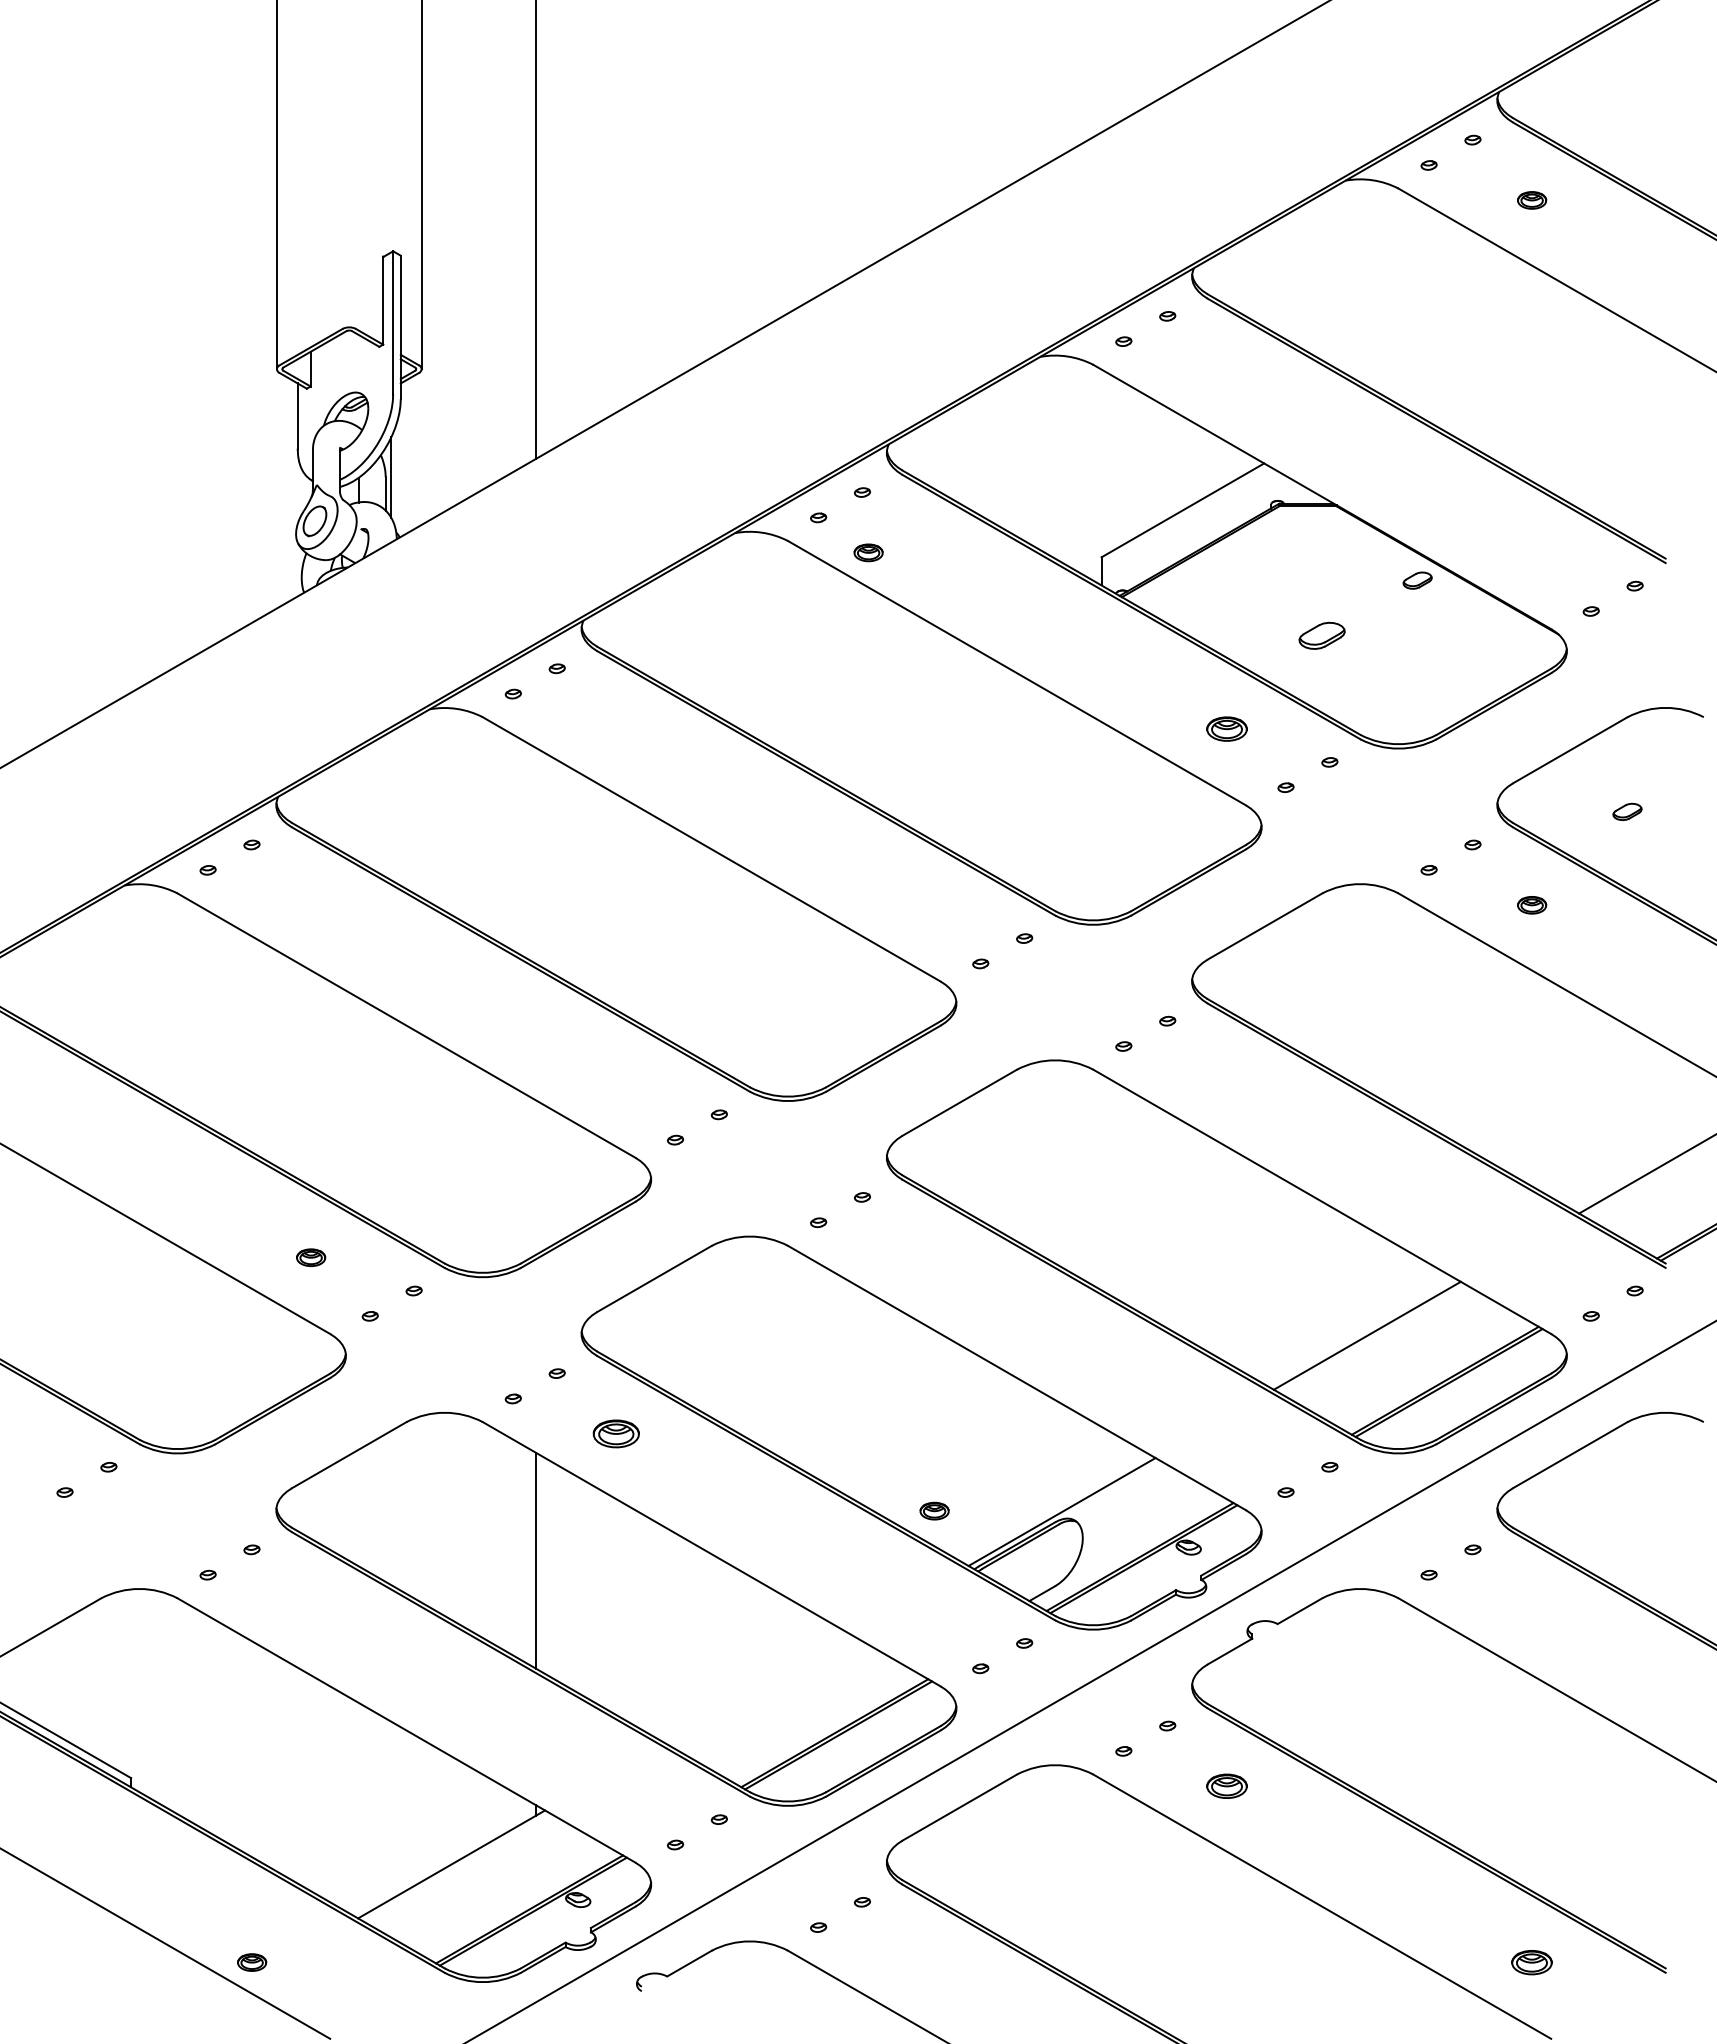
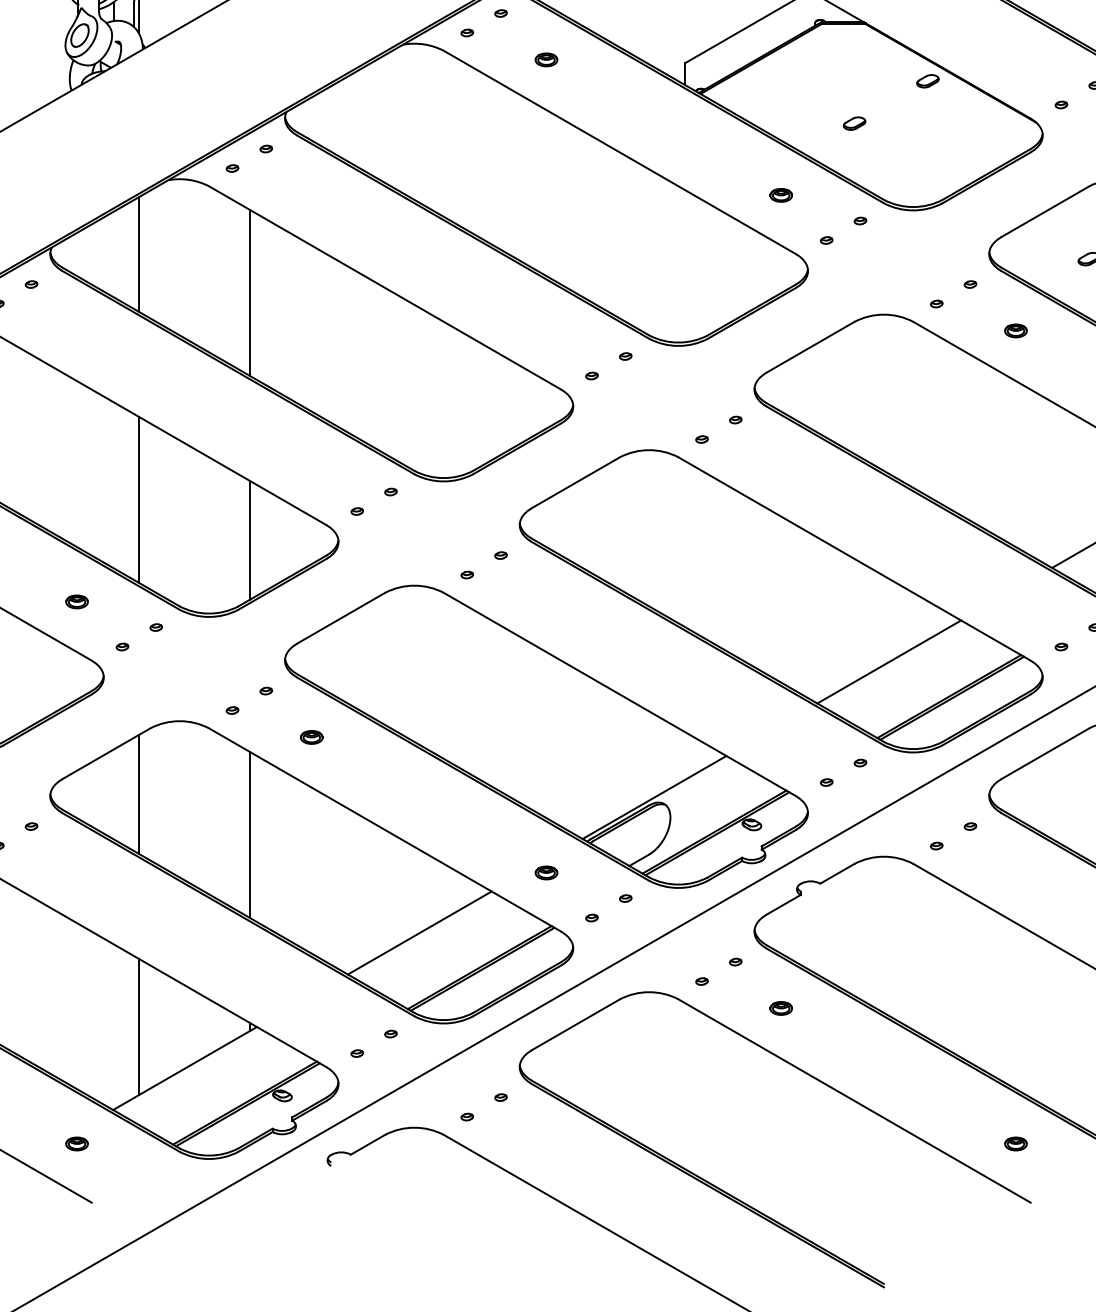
part: (868, 552) -> (546, 59), moved
part: (1322, 635) -> (854, 123), size x0.62
part: (1226, 728) -> (780, 194), size x0.71
line: (391, 805) -> (138, 254), added
line: (536, 855) -> (250, 292), added
line: (391, 1124) -> (138, 499), added
line: (536, 1177) -> (250, 540), added
part: (616, 1433) -> (311, 737), size x0.62
line: (391, 1507) -> (138, 794), added
part: (934, 1510) -> (546, 872), moved
line: (756, 1688) -> (419, 933), added
part: (1226, 1786) -> (780, 1008), size x0.71
line: (391, 1810) -> (138, 1027), added
part: (252, 1962) -> (77, 1143), moved
part: (1532, 1962) -> (1016, 1143), size x0.71

